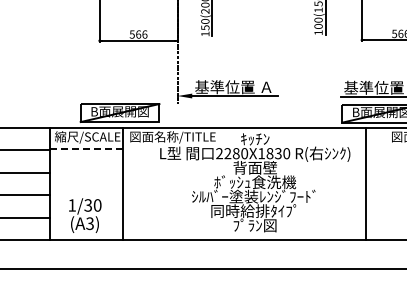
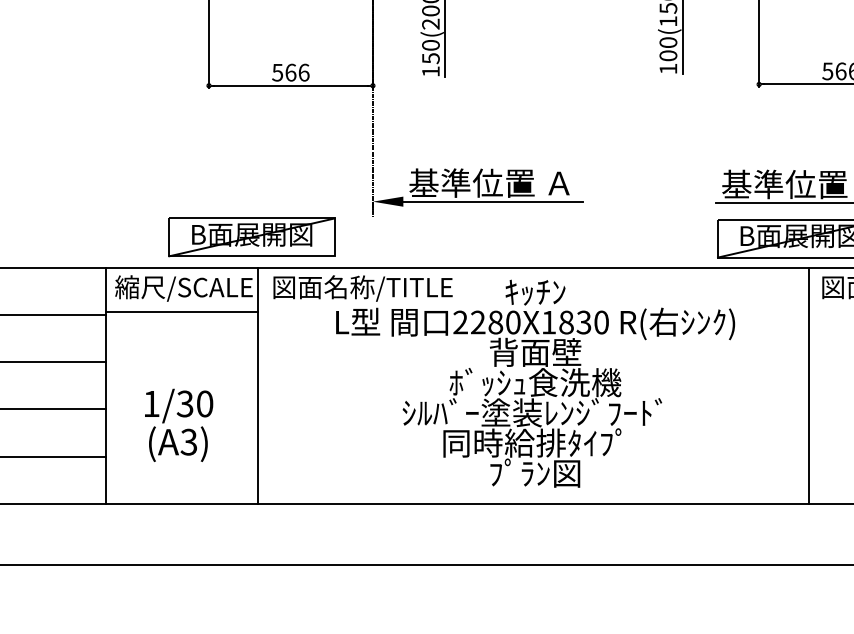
line: (87, 148) -> (183, 311), dashed -> solid
line: (366, 183) -> (808, 385), moved
text: (85, 215) -> (179, 425), moved

